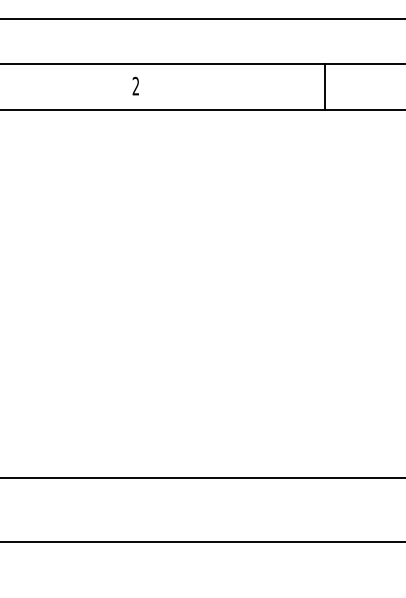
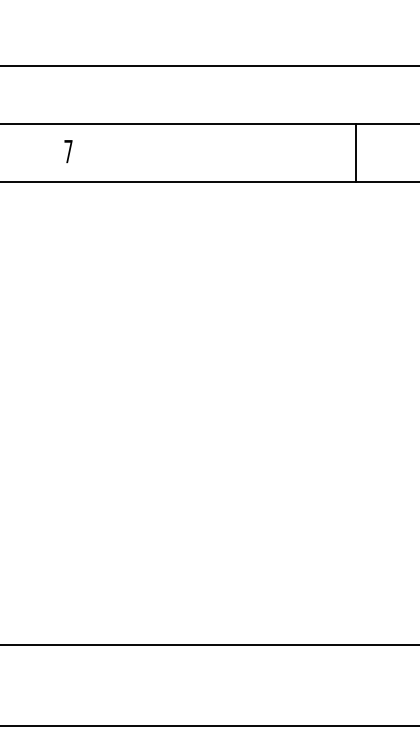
text: (135, 85) -> (67, 150), 2 -> 7
line: (325, 86) -> (356, 151), moved

